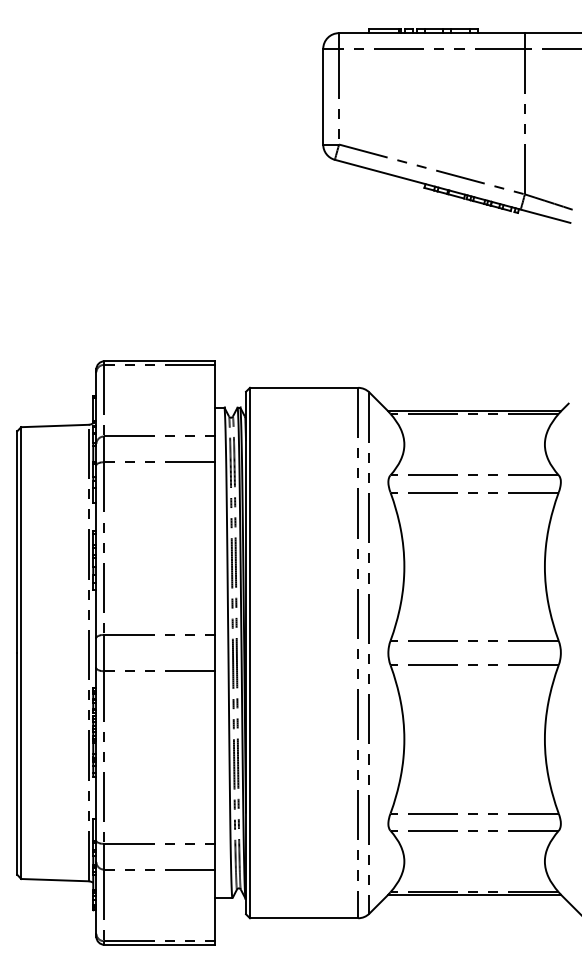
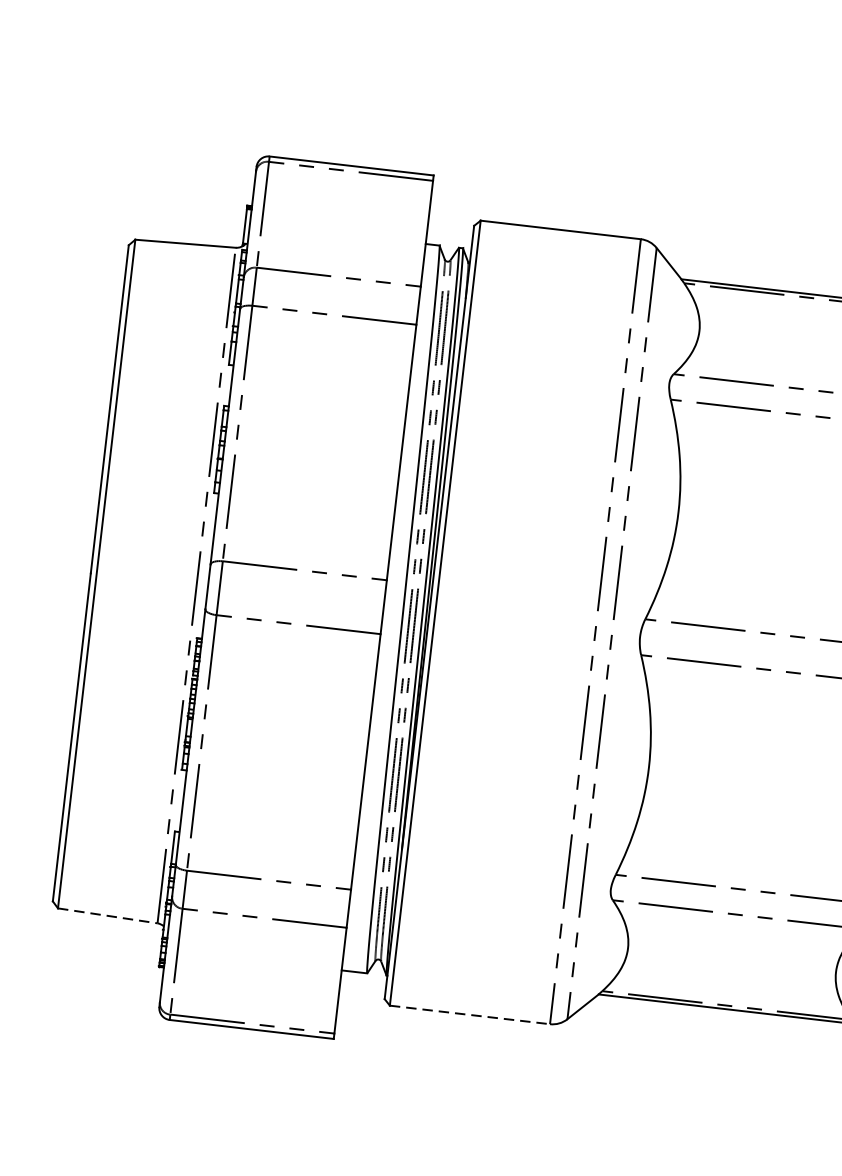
line: (54, 880) -> (107, 916), solid -> dashed
line: (304, 918) -> (470, 1015), solid -> dashed

